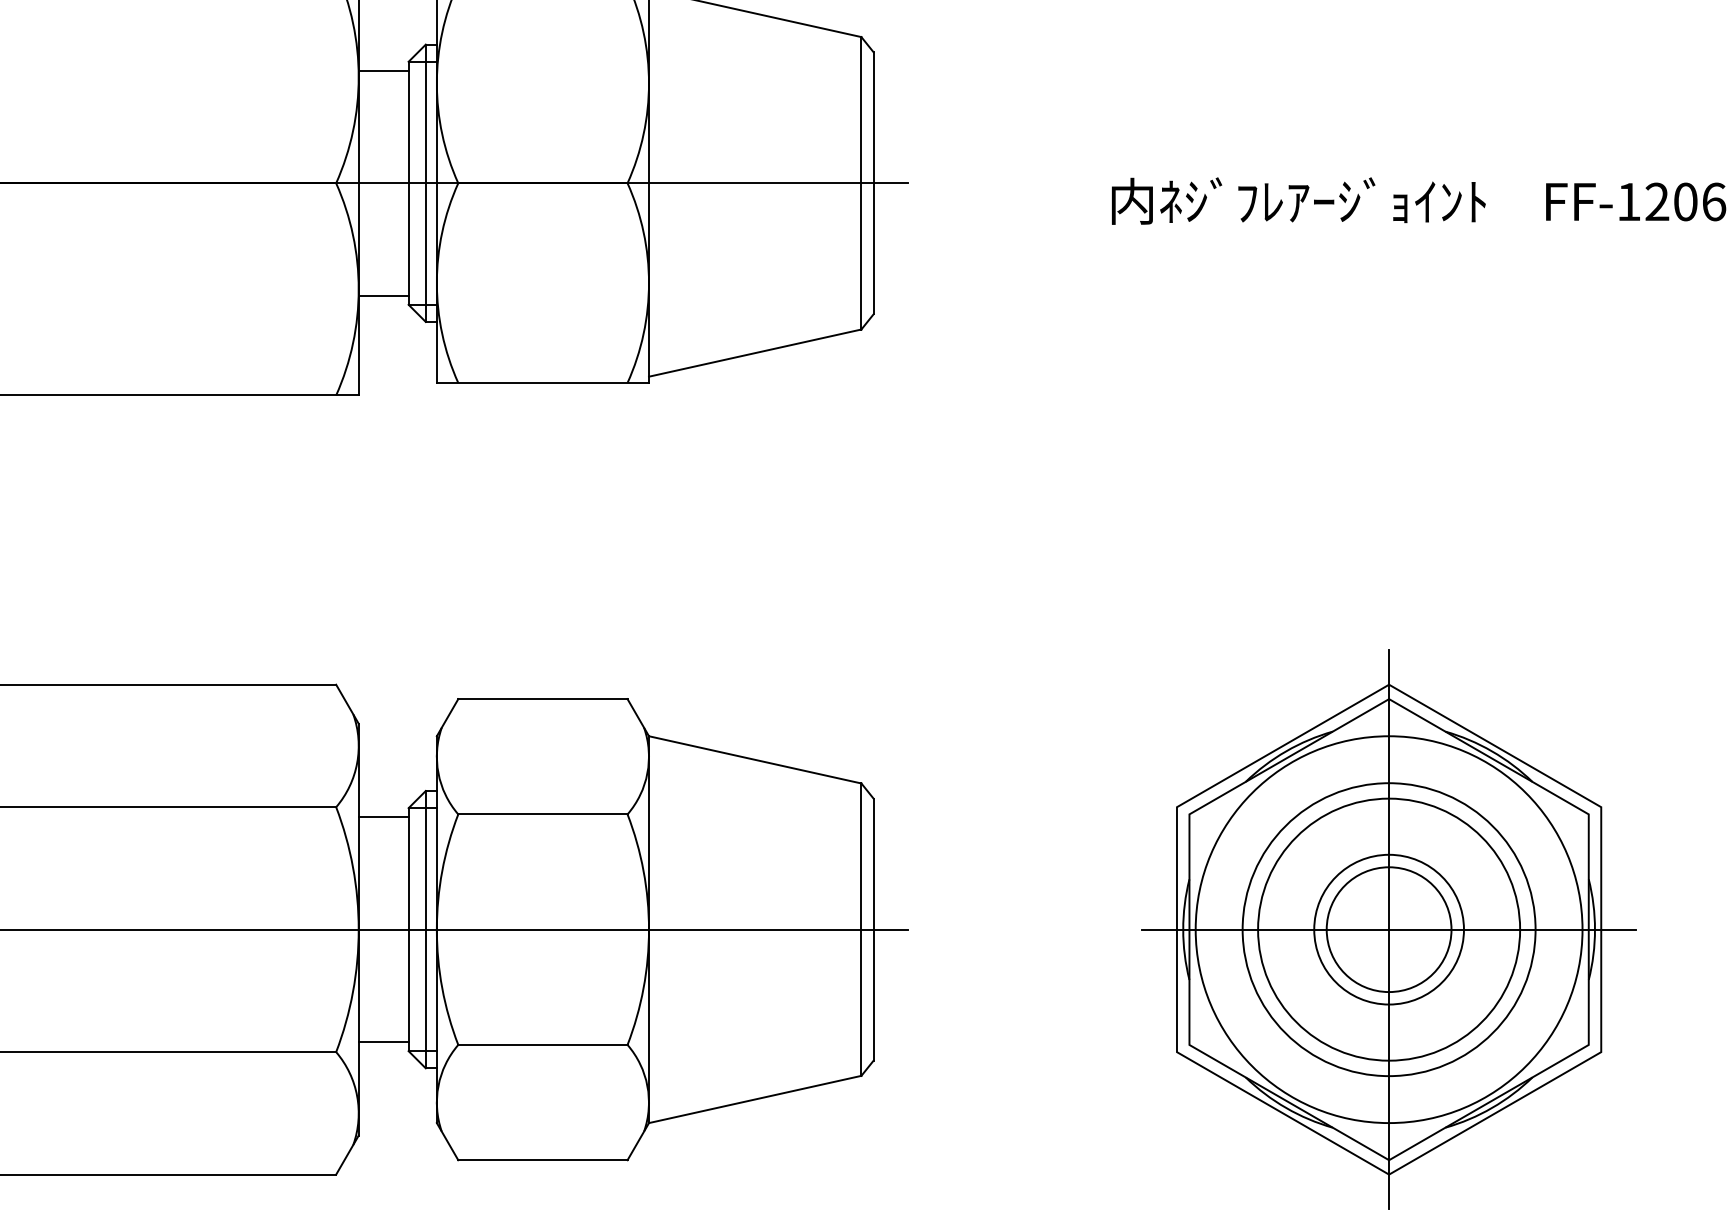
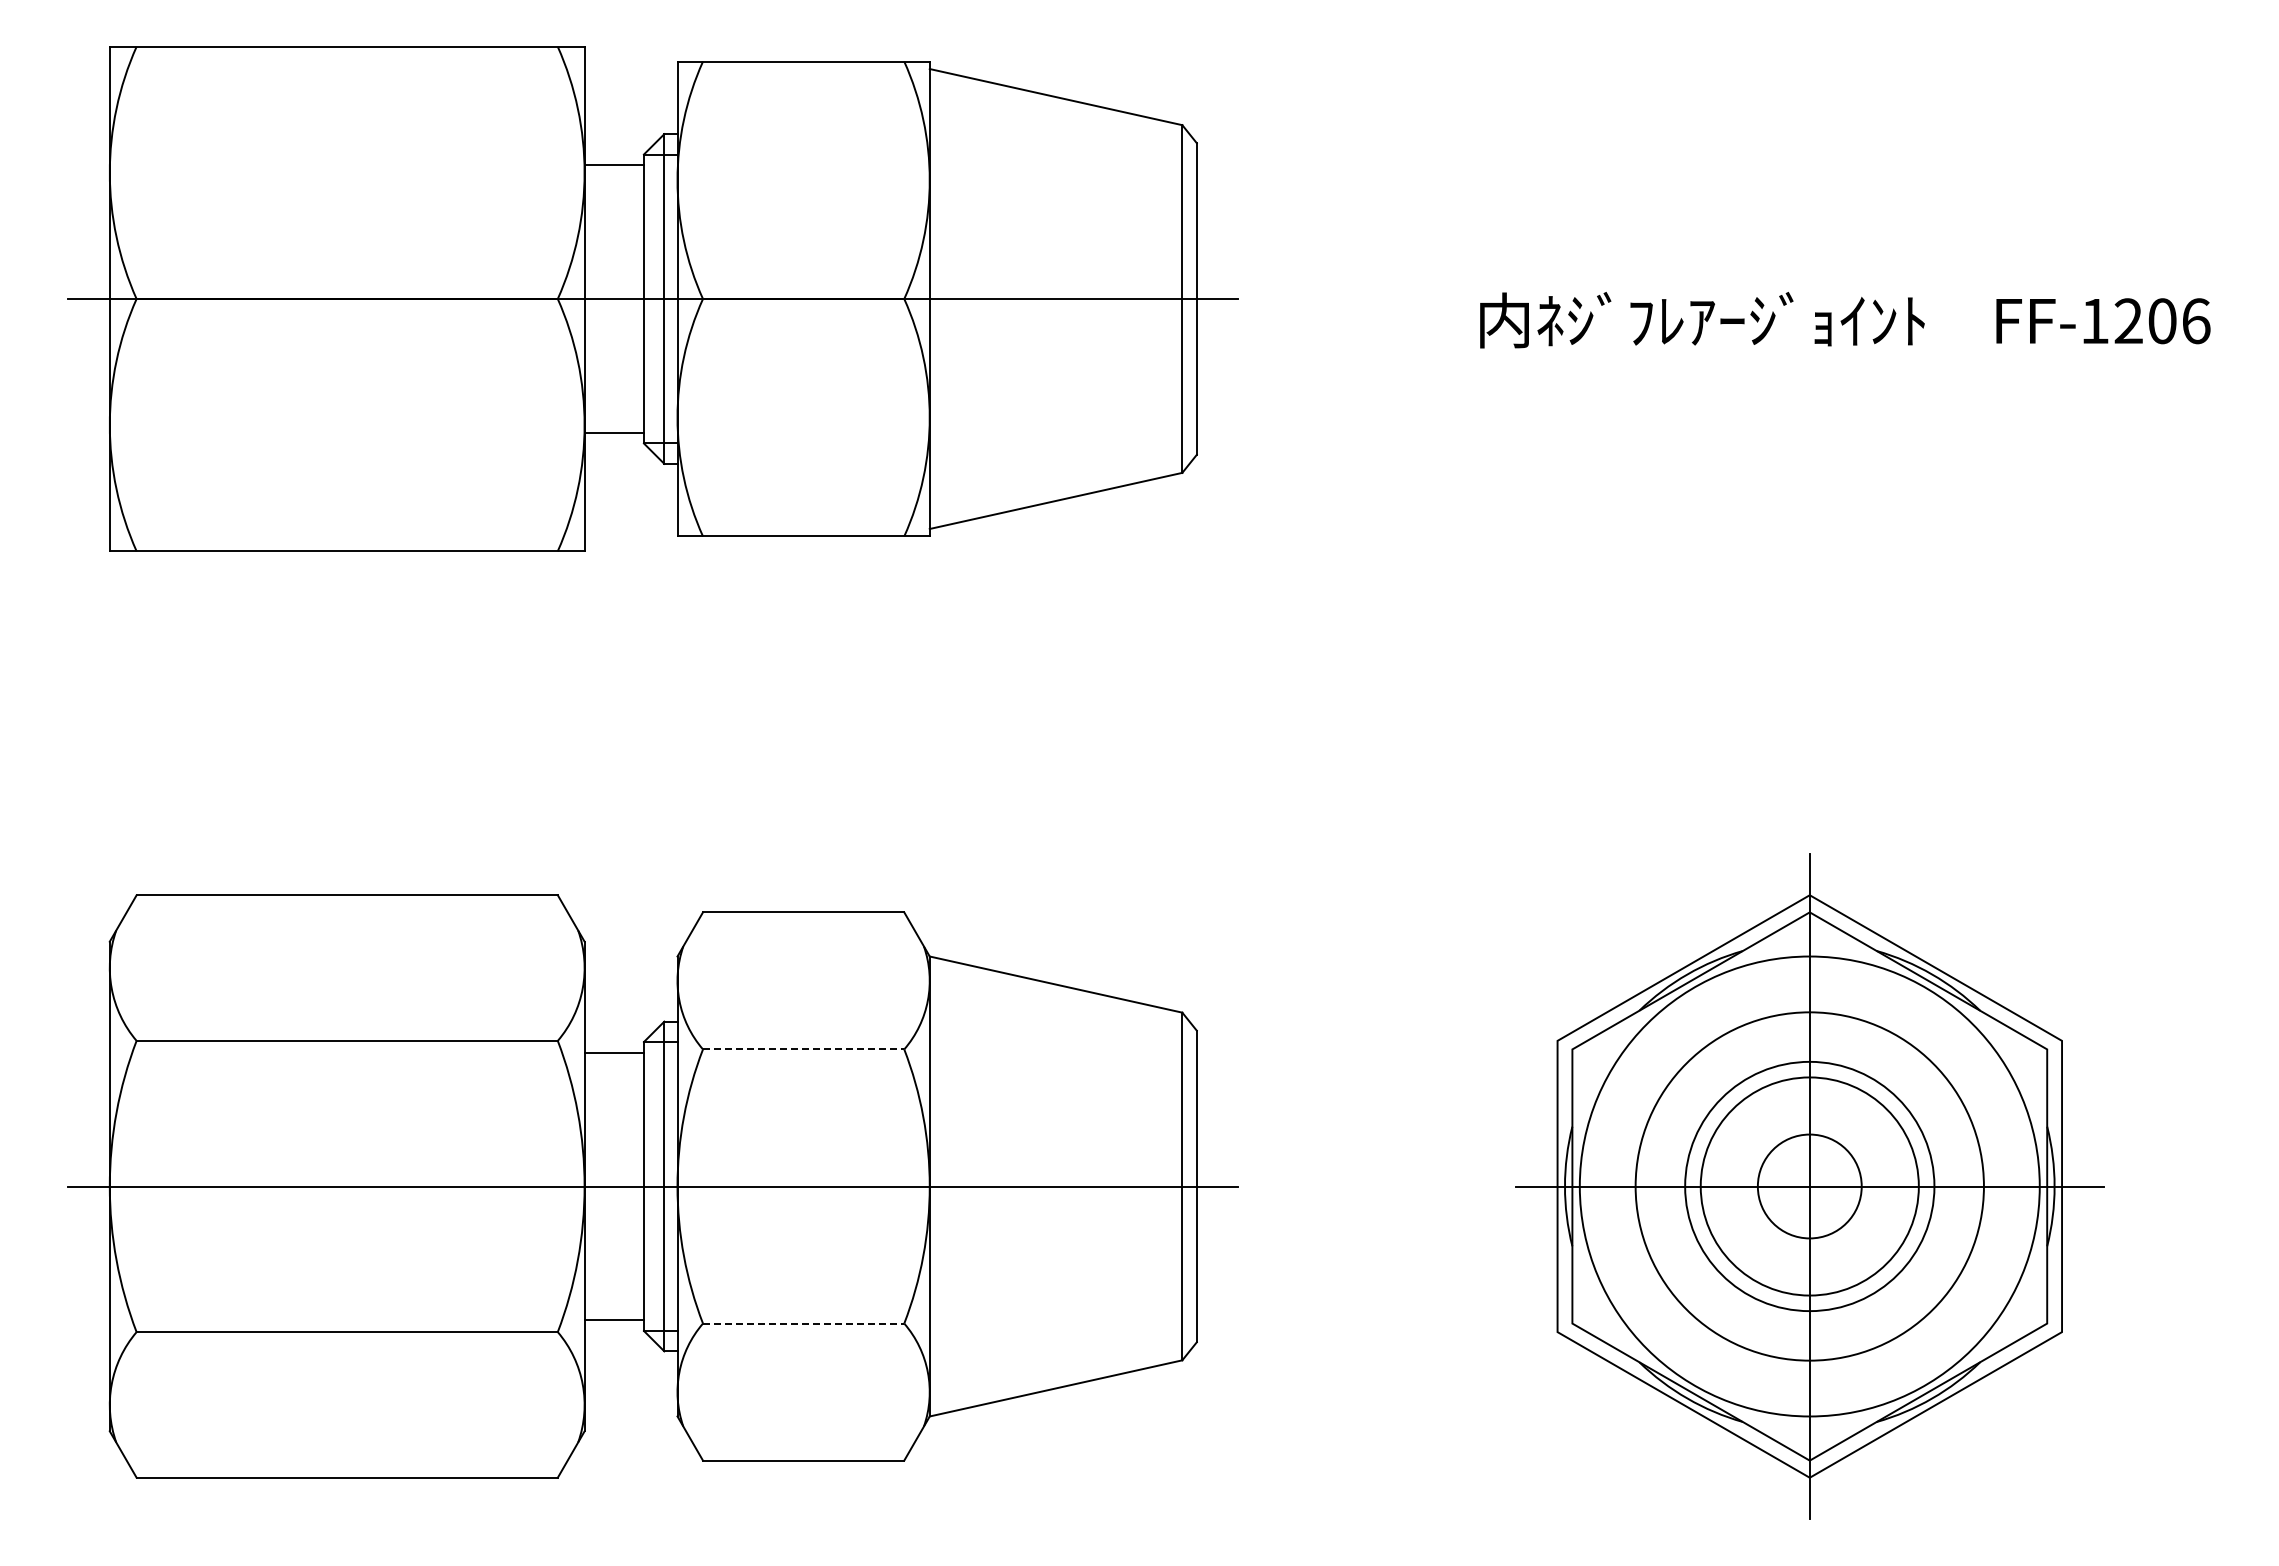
line: (542, 814) -> (803, 1049), solid -> dashed
circle: (1388, 929) -> (1809, 1186), size x0.7
circle: (1388, 929) -> (1809, 1186), size x0.7
circle: (1388, 929) -> (1809, 1186), size x1.4
line: (542, 1044) -> (803, 1323), solid -> dashed

